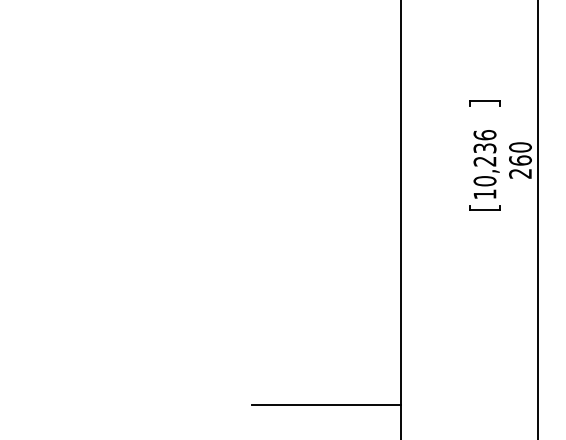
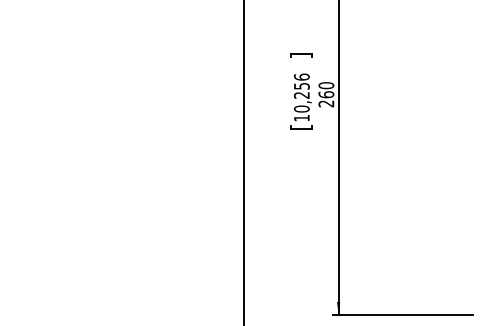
text: (483, 148) -> (300, 86), 10,236 -> 10,256
line: (325, 404) -> (191, 263), removed

